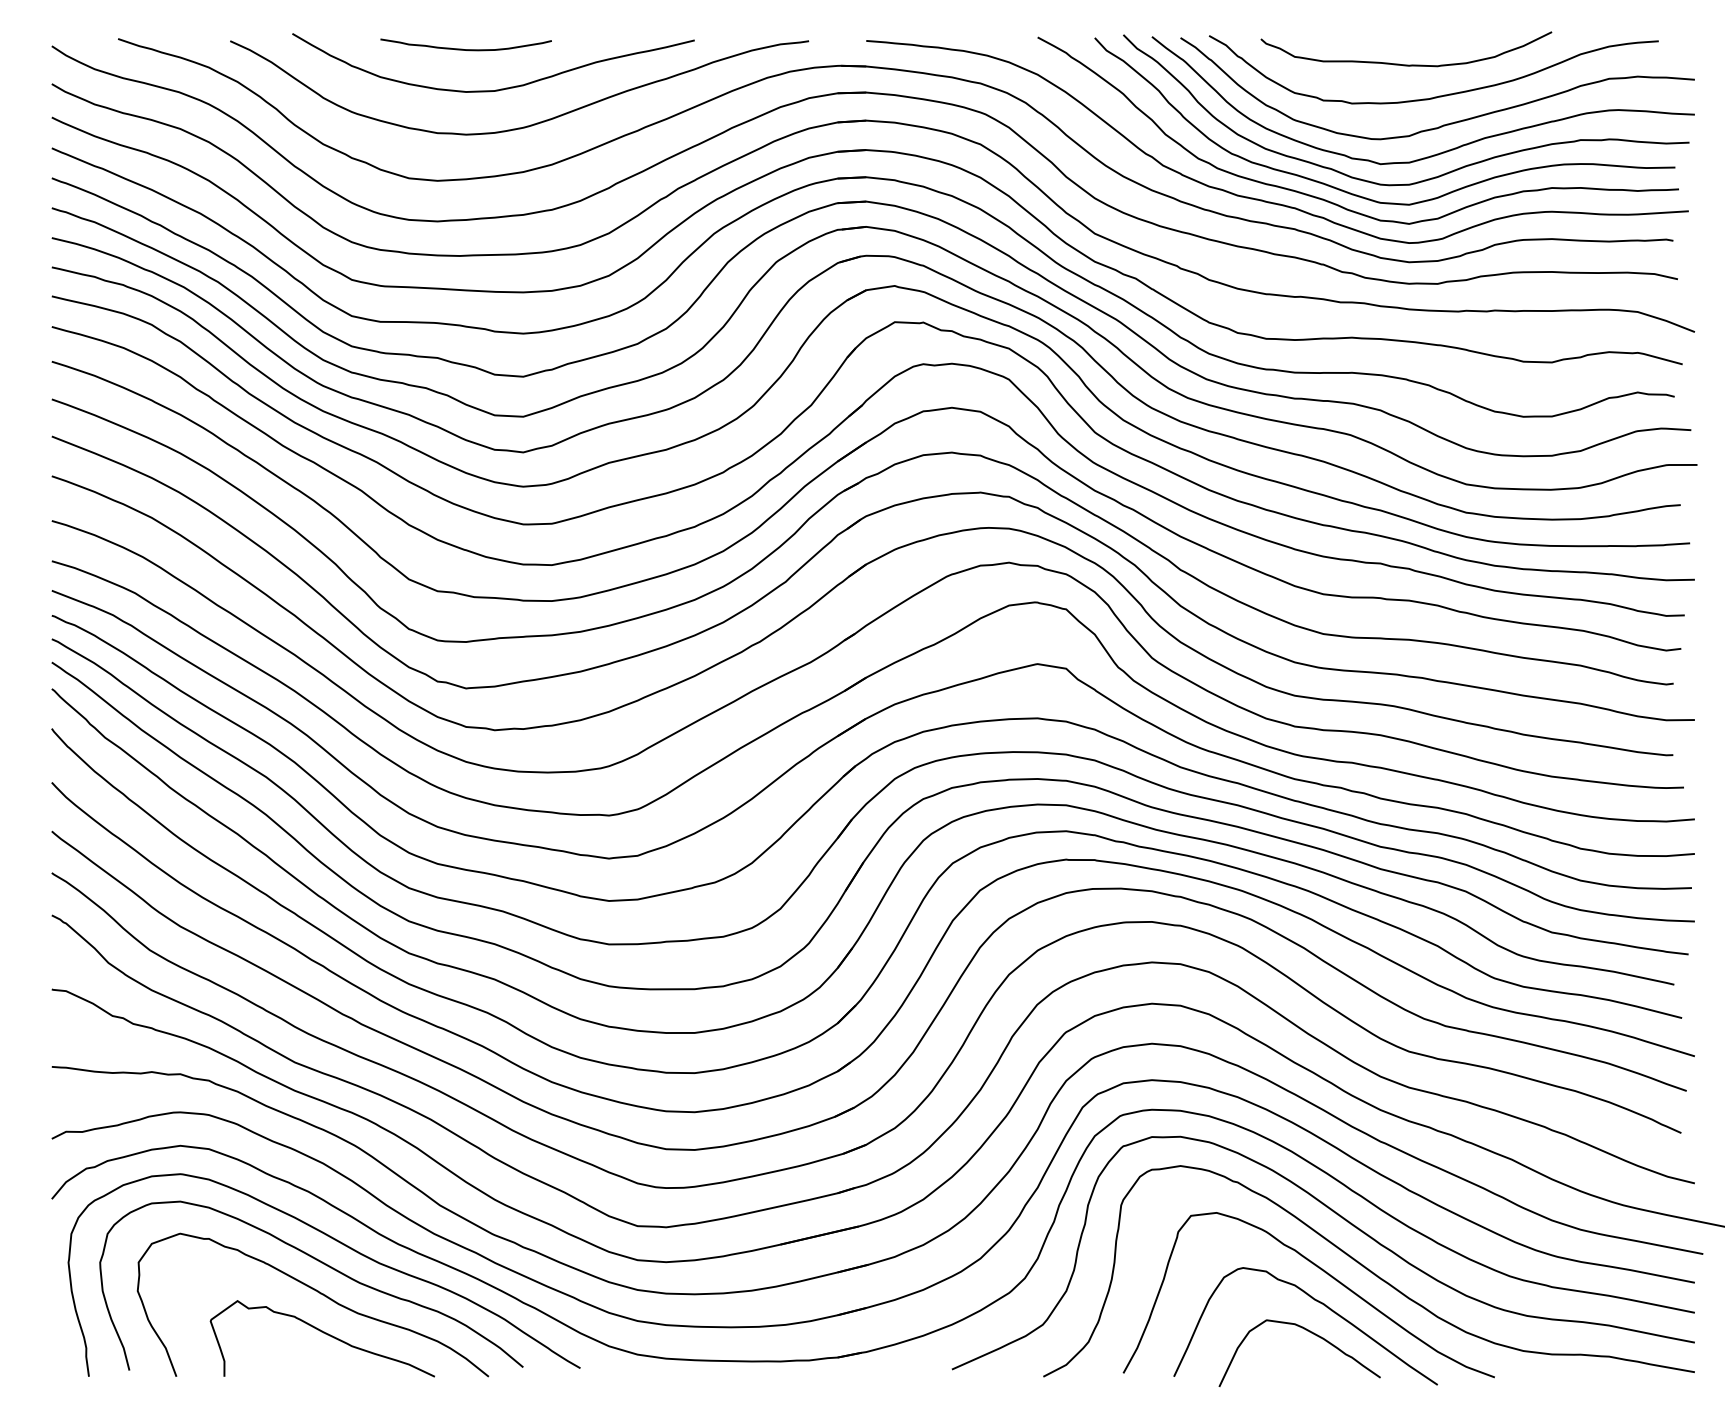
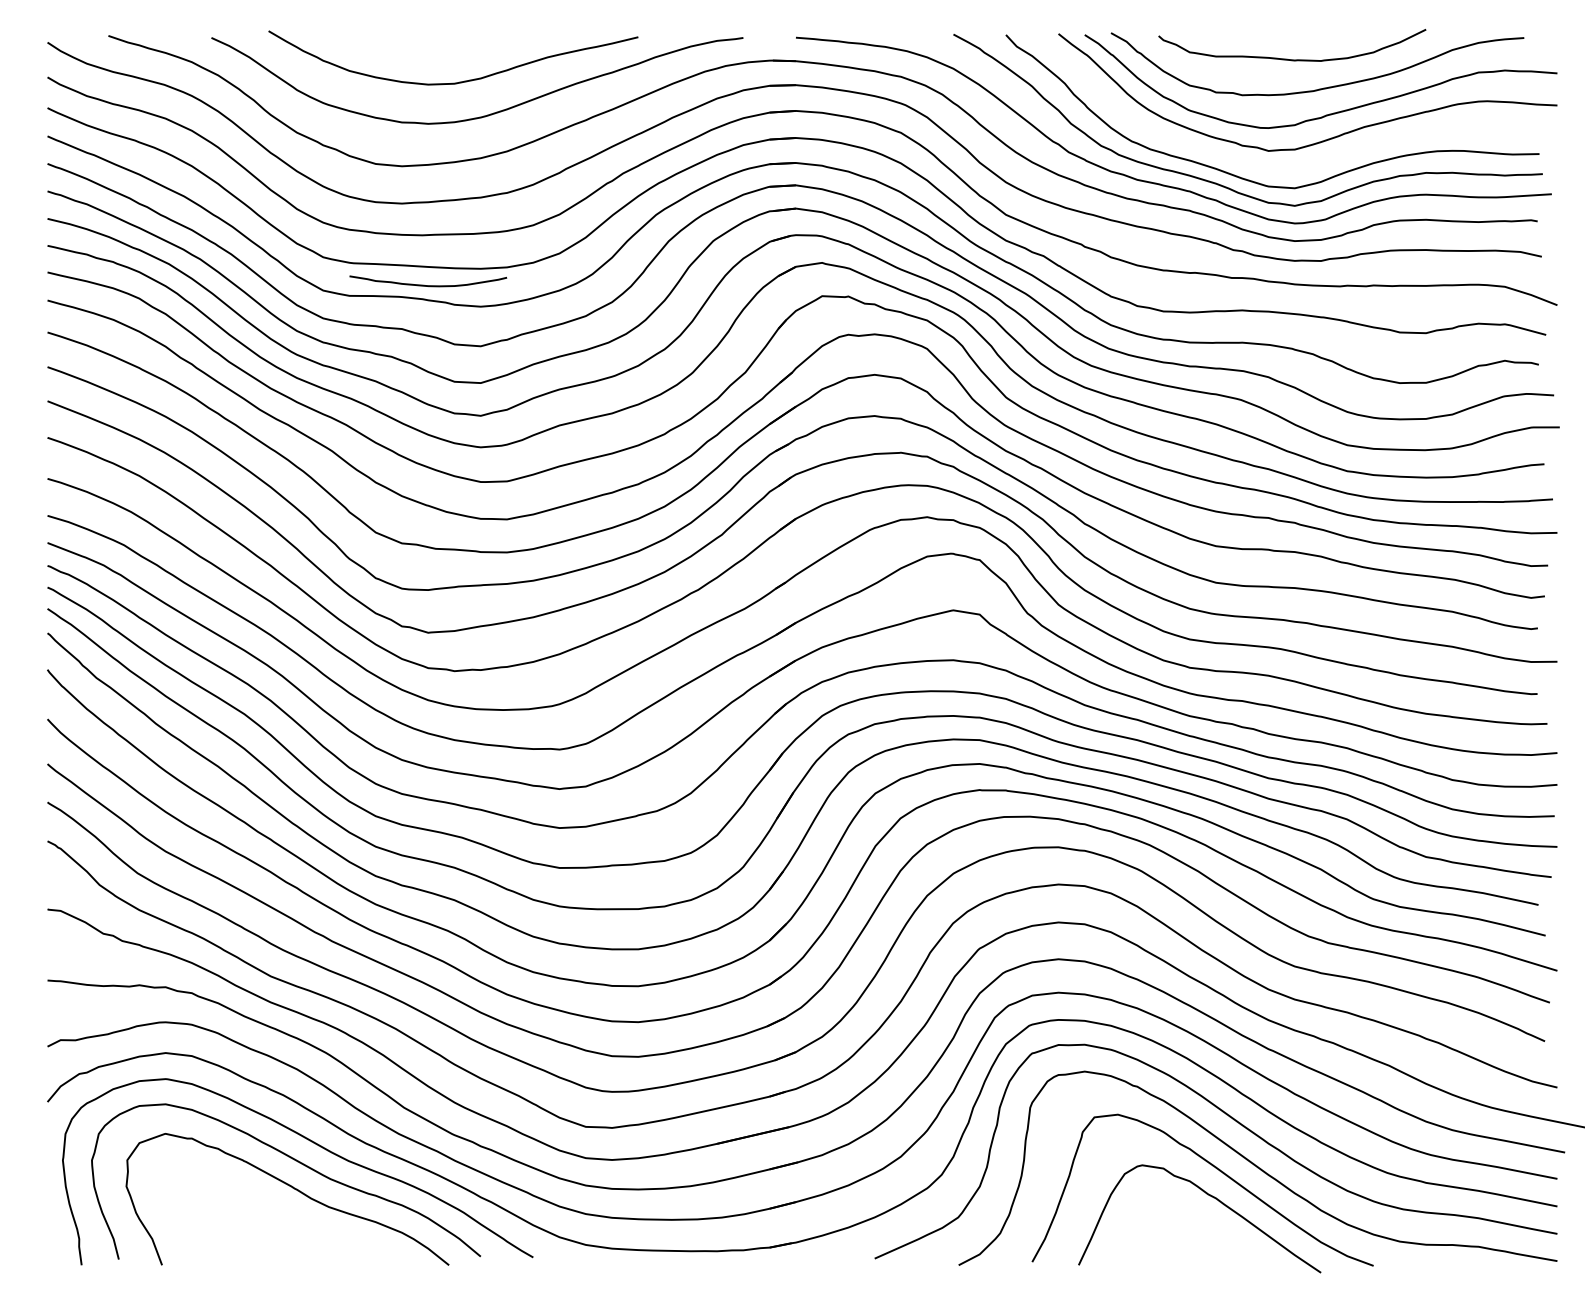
curve: (466, 49) -> (428, 285), moved
curve: (1426, 178) -> (1310, 164), removed
curve: (1308, 1332) -> (1202, 1224), removed
curve: (322, 1333) -> (296, 1225), removed

